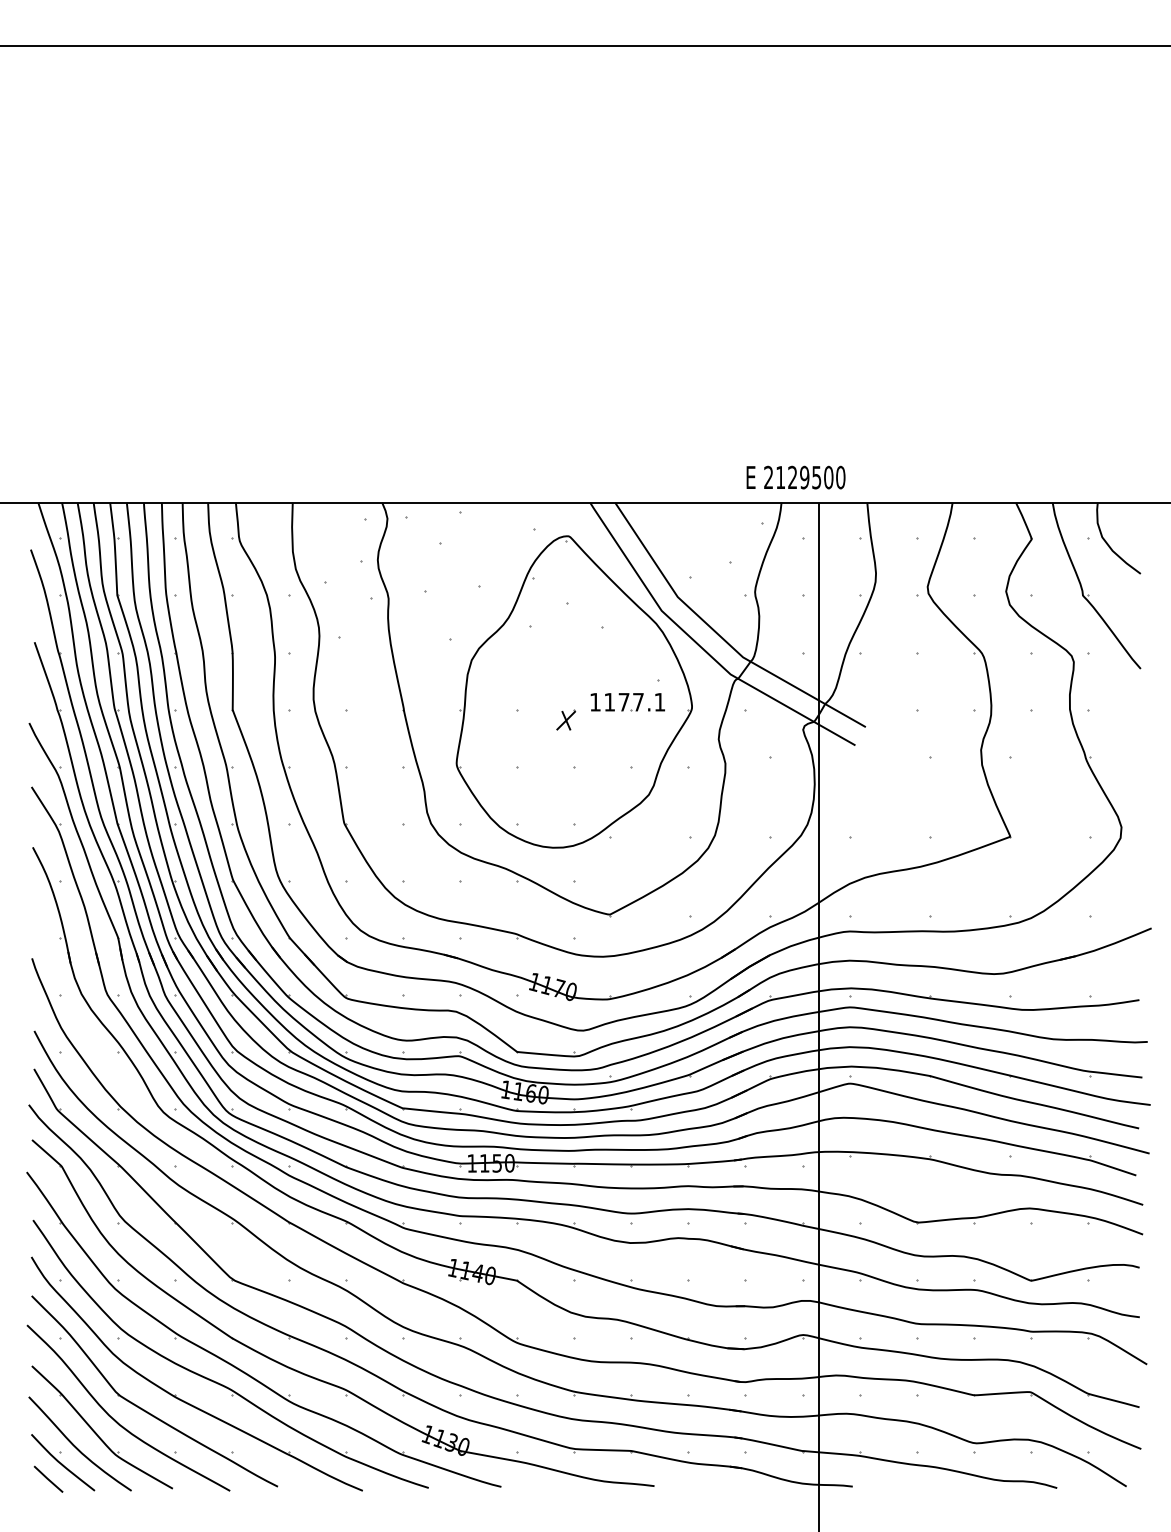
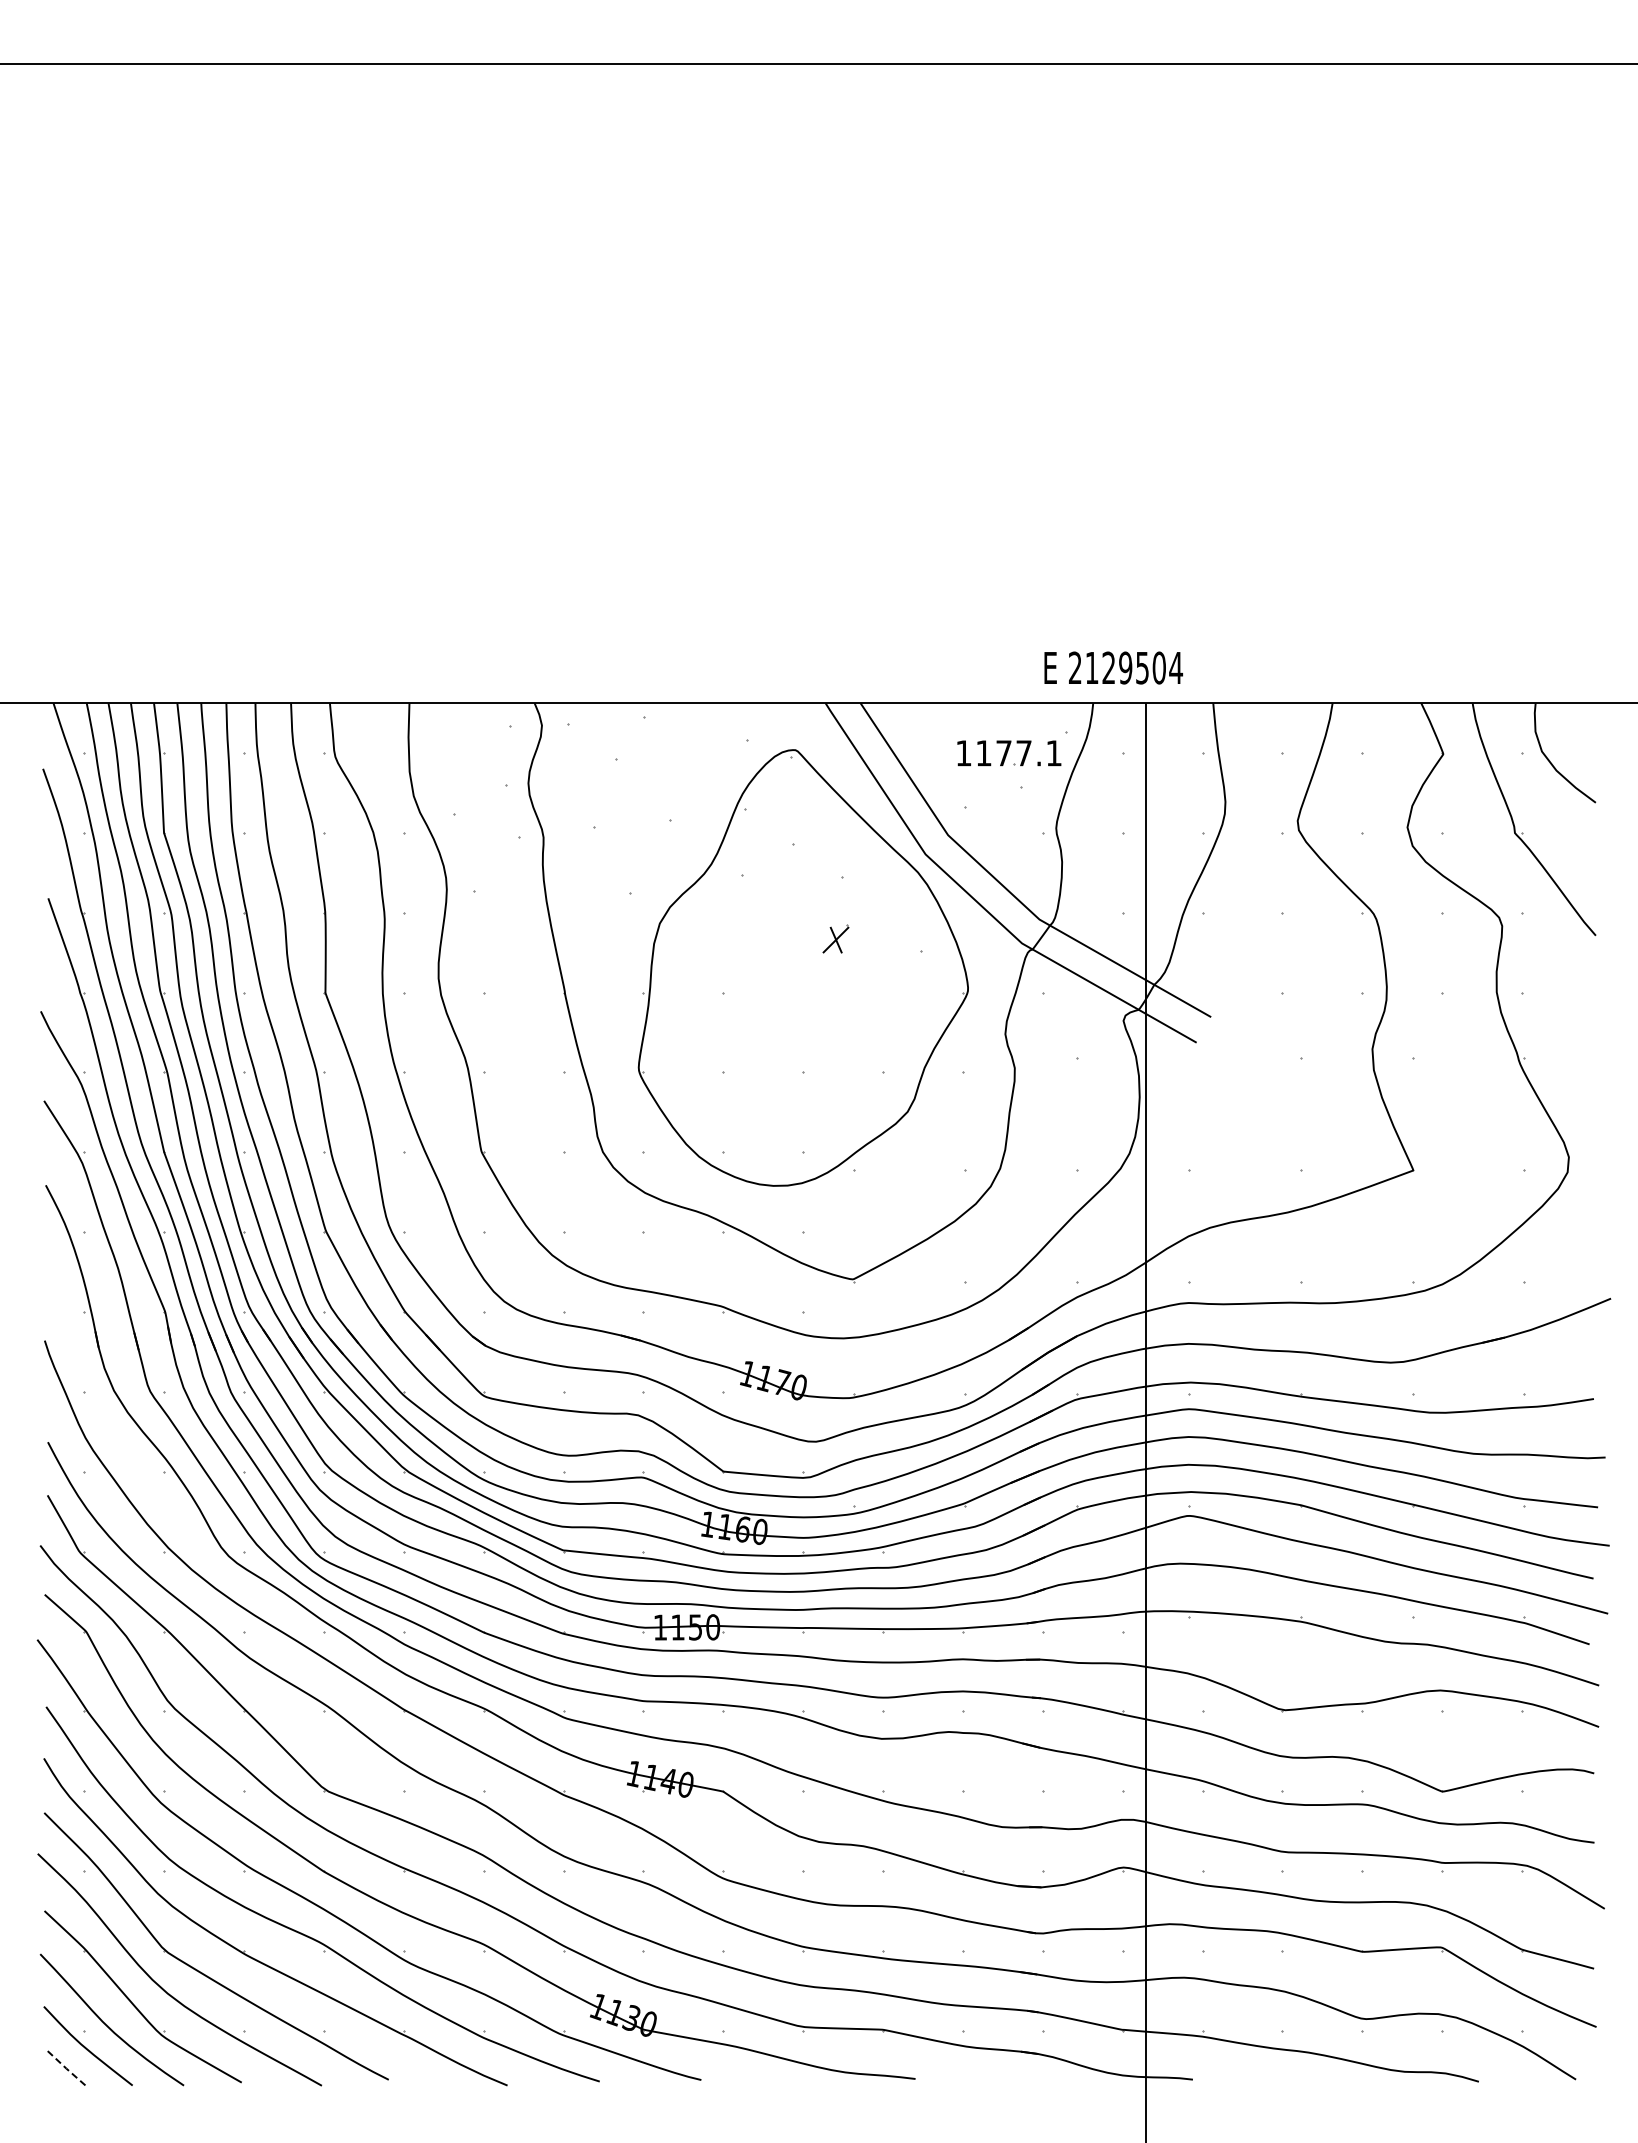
text: (841, 477) -> (1176, 667), 2129500 -> 2129504
part: (628, 702) -> (1009, 753), moved
part: (565, 719) -> (835, 938), moved
line: (48, 1479) -> (67, 2069), solid -> dashed

